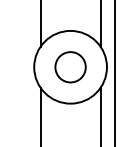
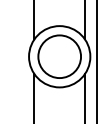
circle: (70, 66) -> (59, 56), size x1.67

